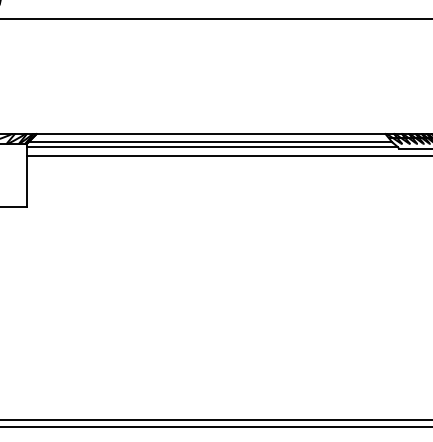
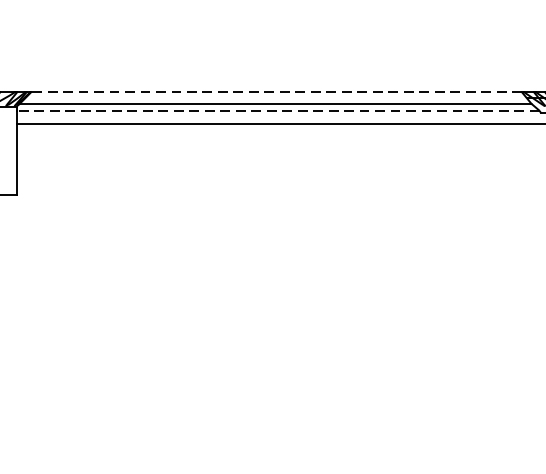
line: (210, 134) -> (275, 92), solid -> dashed
line: (212, 147) -> (278, 111), solid -> dashed

